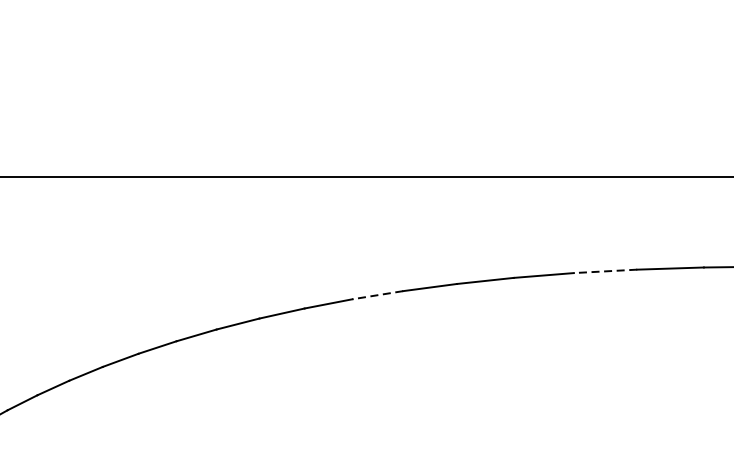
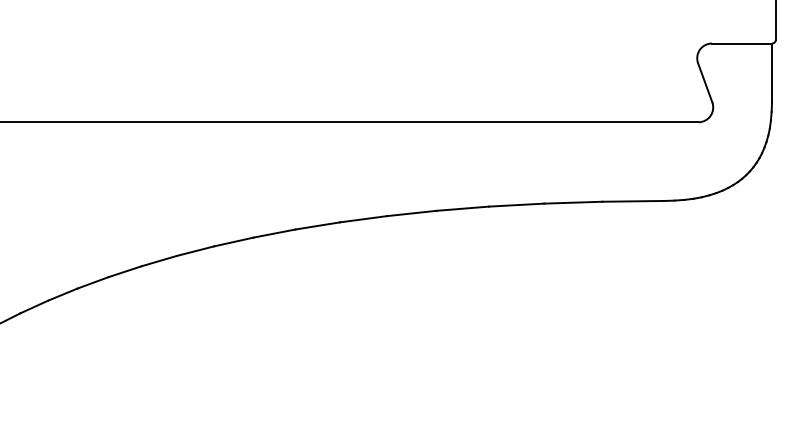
line: (605, 271) -> (516, 205), dashed -> solid
line: (377, 295) -> (317, 226), dashed -> solid

